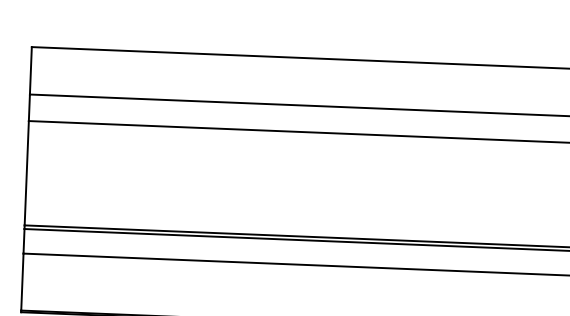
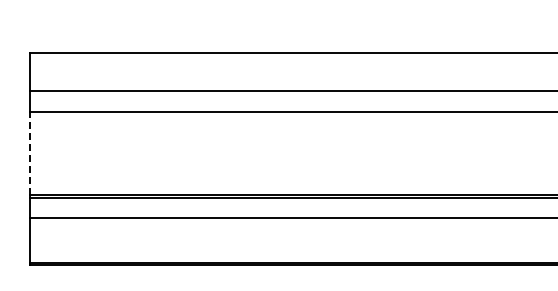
line: (27, 173) -> (30, 153), solid -> dashed

